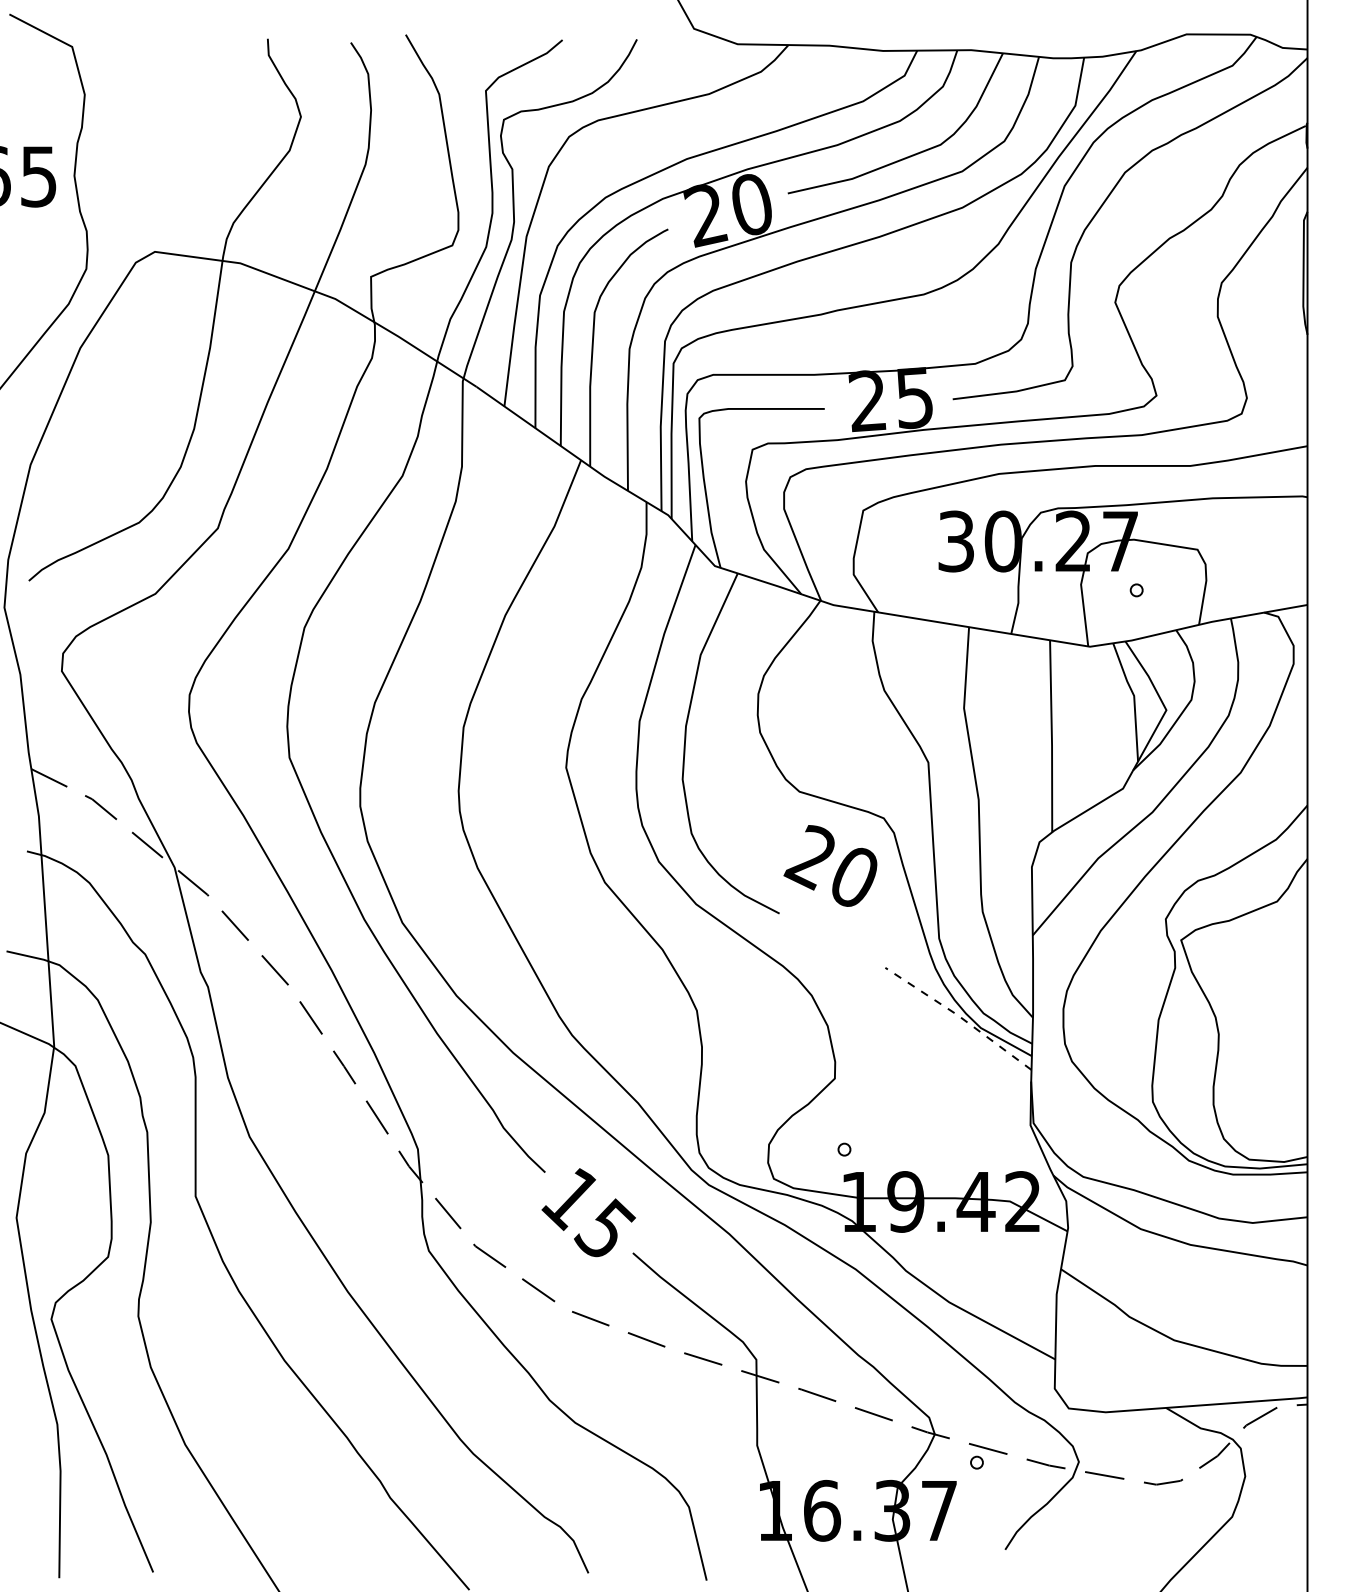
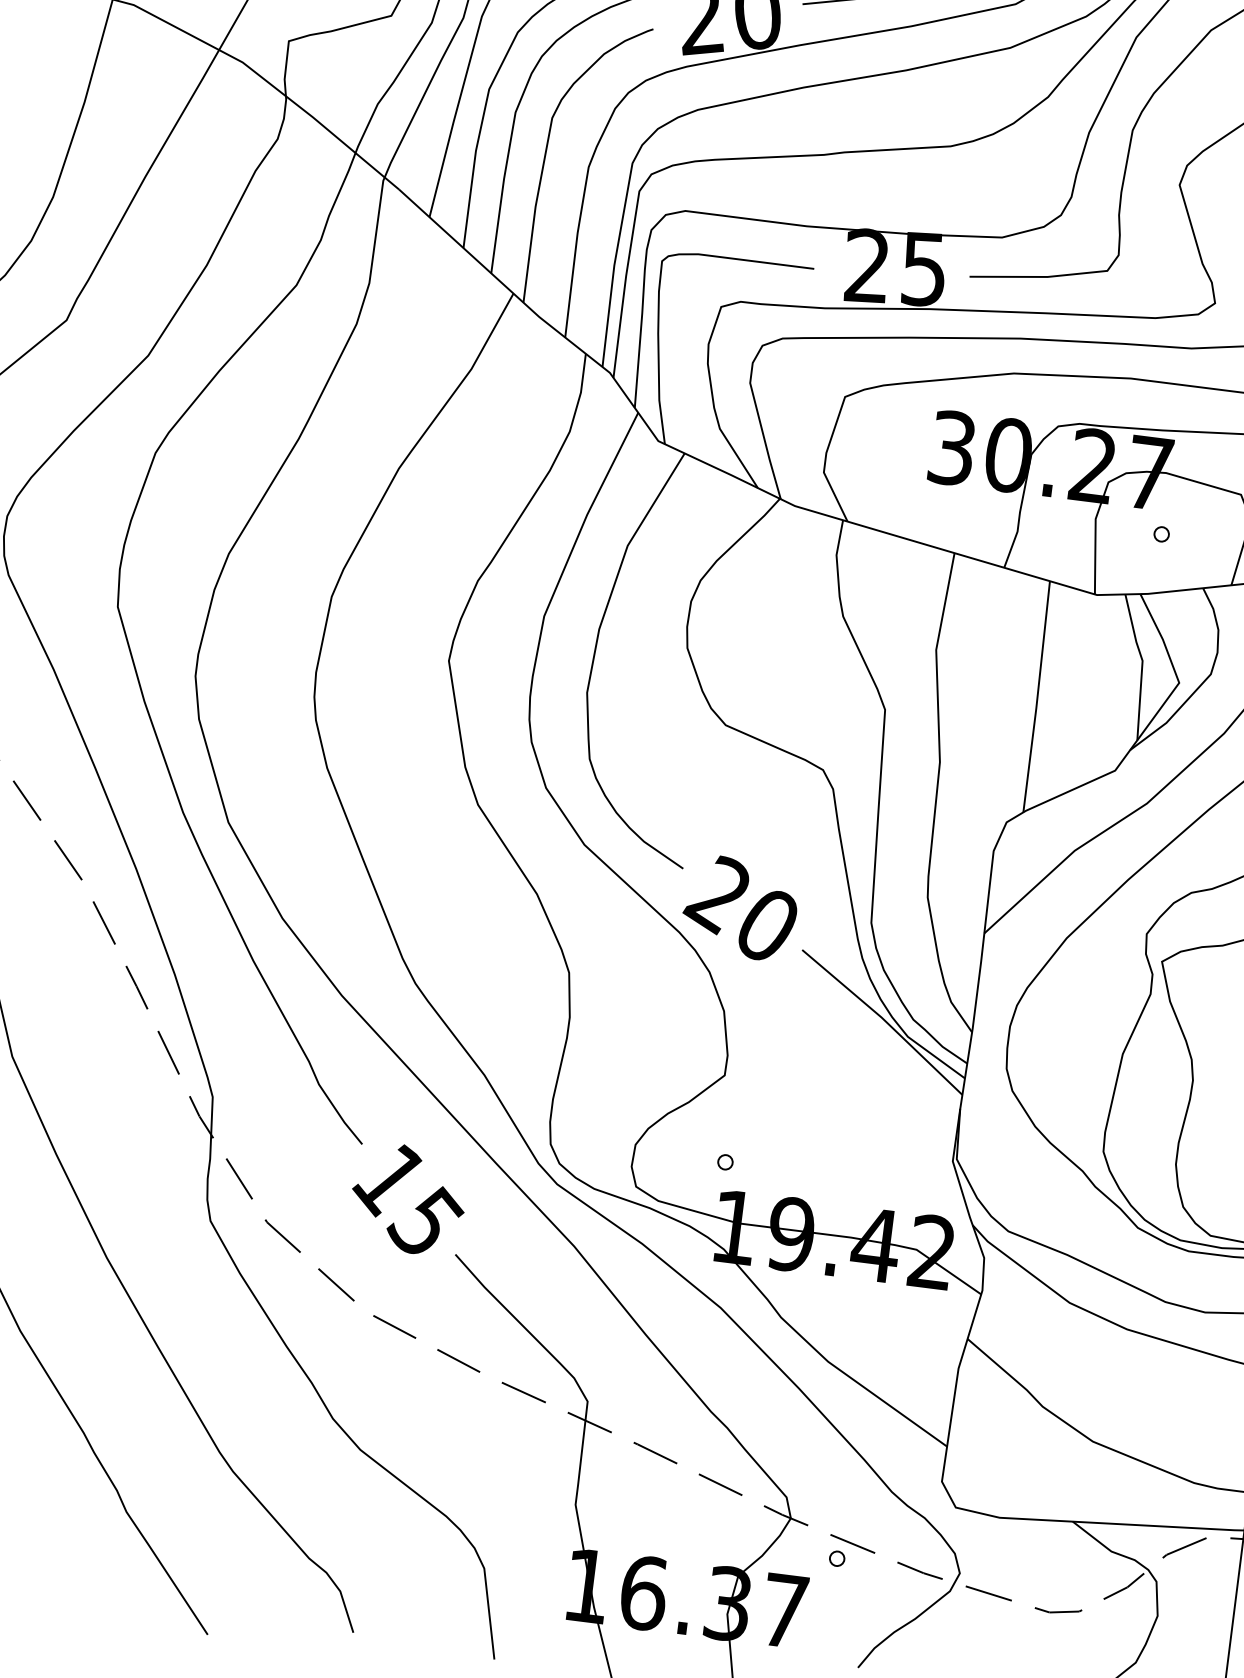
text: (830, 865) -> (740, 907), moved
line: (958, 1016) -> (882, 1019), dashed -> solid

